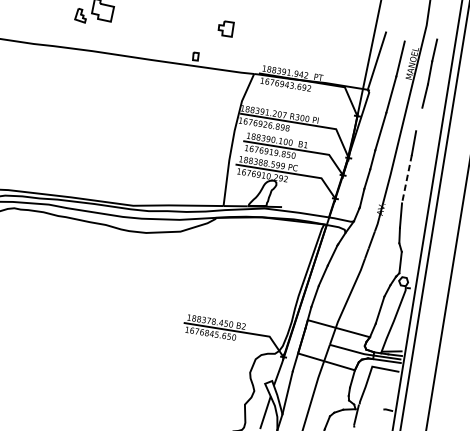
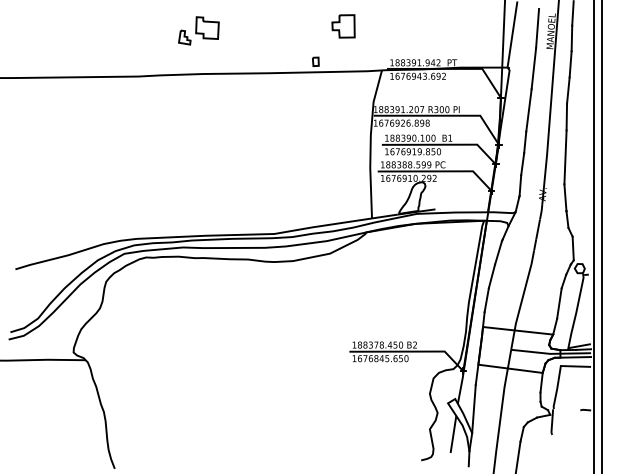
part: (225, 28) -> (343, 26), size x1.43
line: (419, 119) -> (568, 90), added
line: (406, 179) -> (565, 157), dashed -> solid

